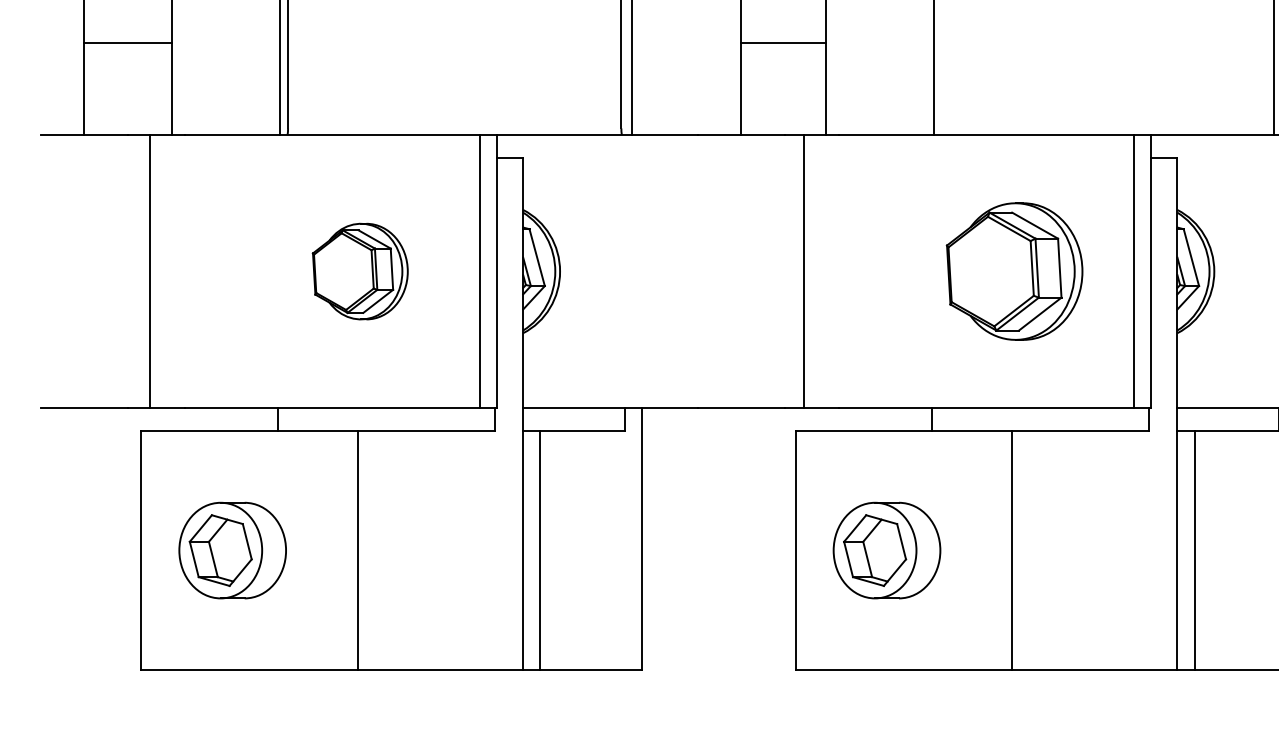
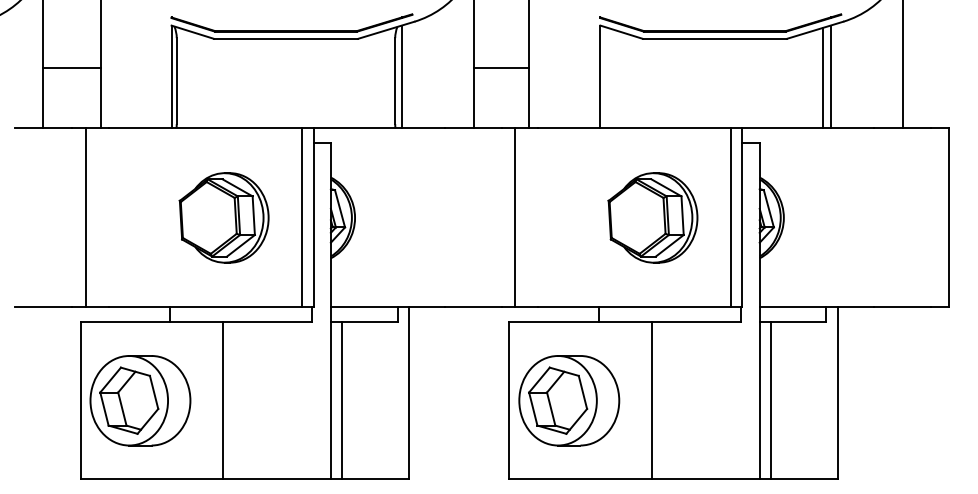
part: (359, 270) -> (223, 217), size x1.43
part: (232, 550) -> (140, 400), size x1.43
part: (887, 550) -> (569, 400), size x1.43

